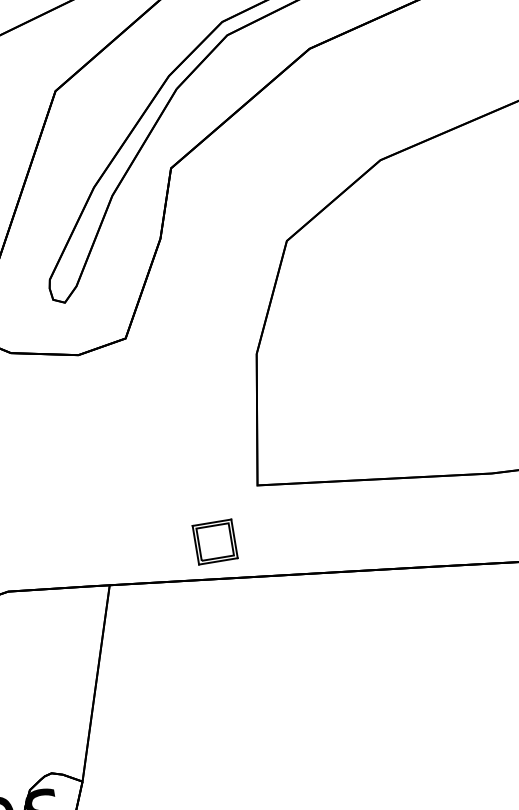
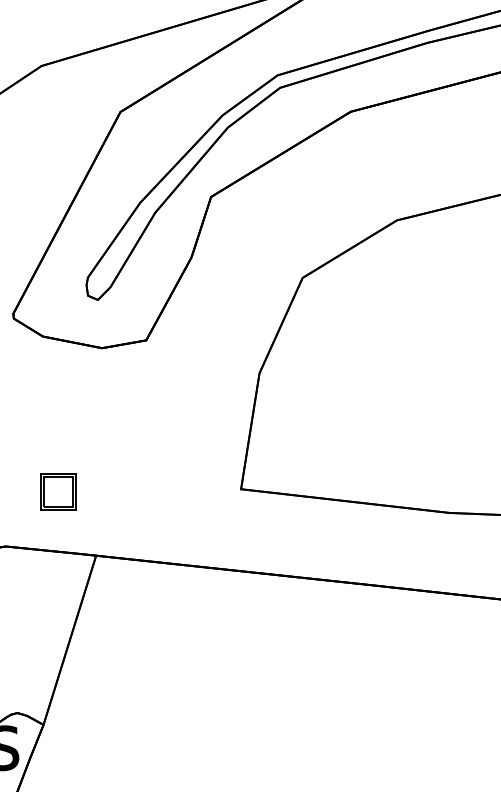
part: (215, 541) -> (58, 491), moved

